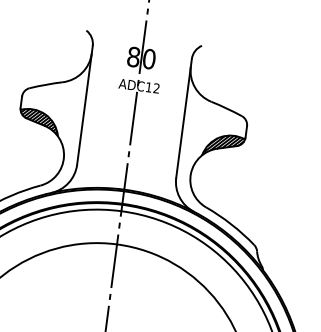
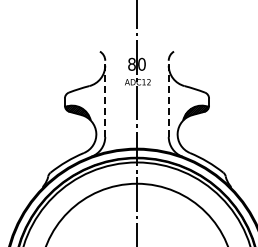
line: (85, 104) -> (105, 98), solid -> dashed
line: (183, 117) -> (168, 98), solid -> dashed

